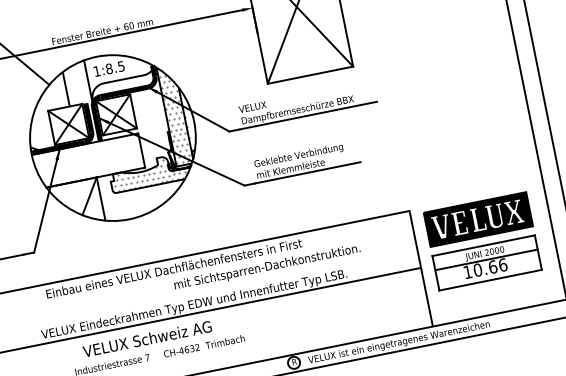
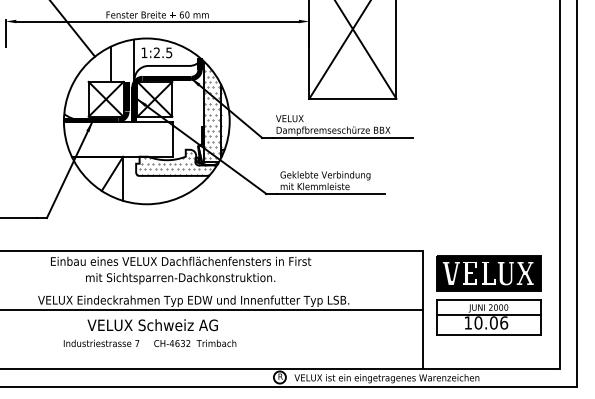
text: (108, 68) -> (156, 52), 1:8.5 -> 1:2.5
text: (492, 266) -> (493, 322), 10.66 -> 10.06
text: (267, 267) -> (180, 278), moved
text: (147, 339) -> (152, 325), moved

